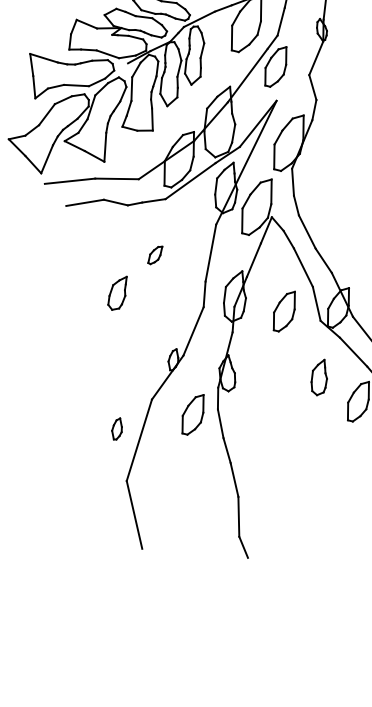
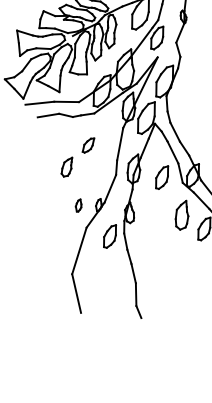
part: (155, 255) -> (88, 145), size x1.43
part: (318, 376) -> (181, 214), size x1.43
part: (116, 428) -> (78, 205), moved

